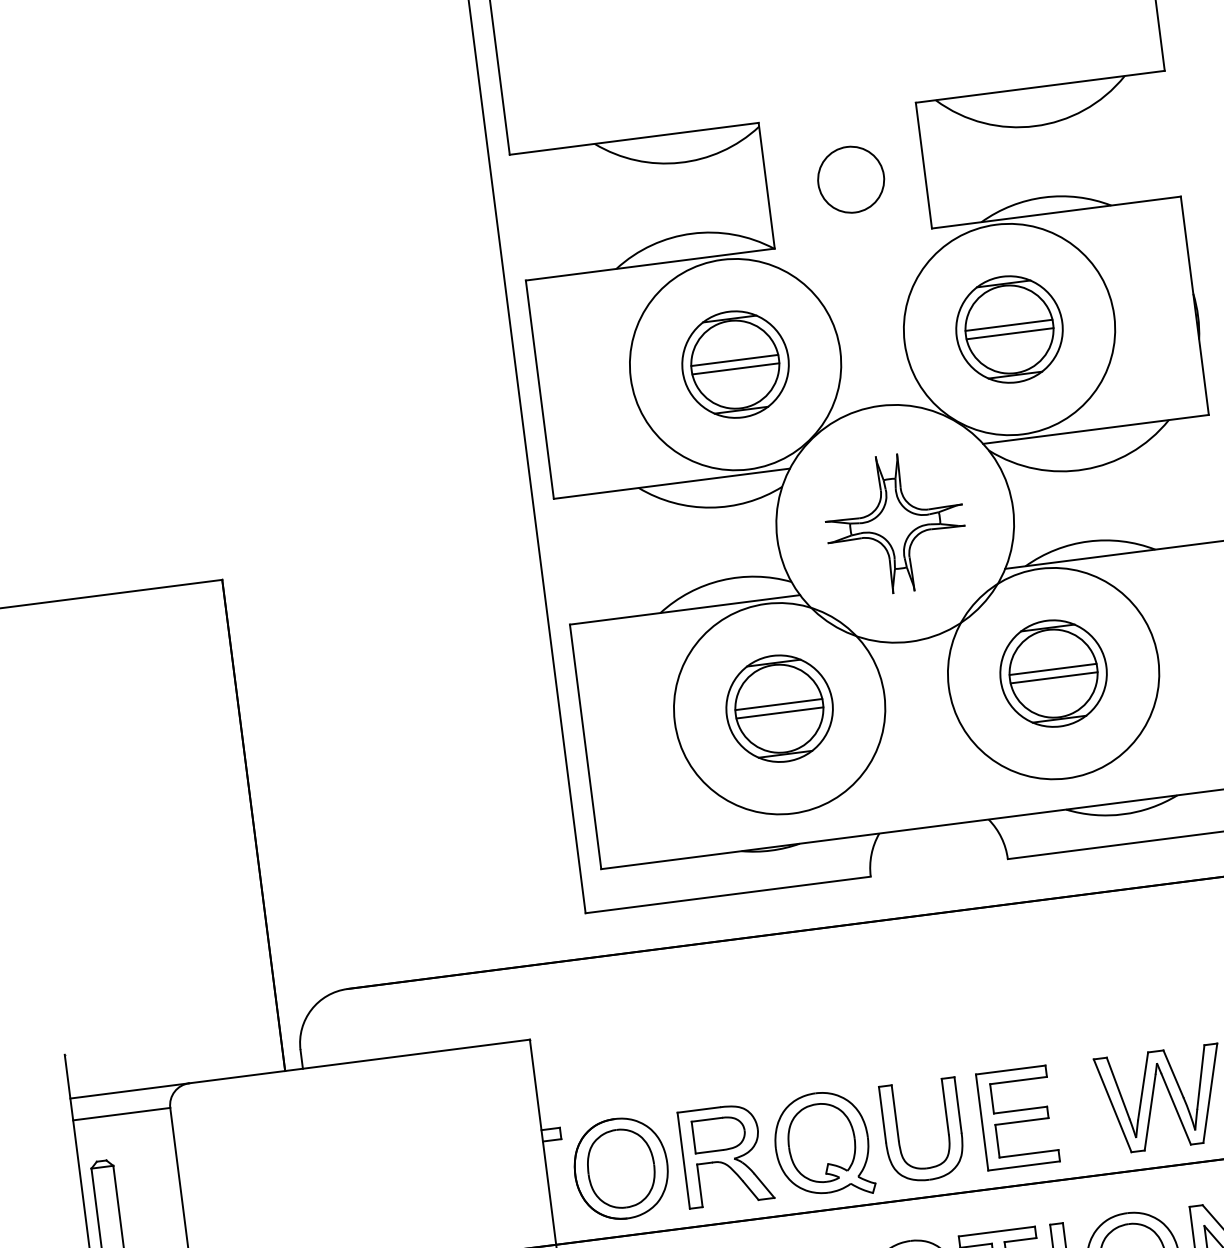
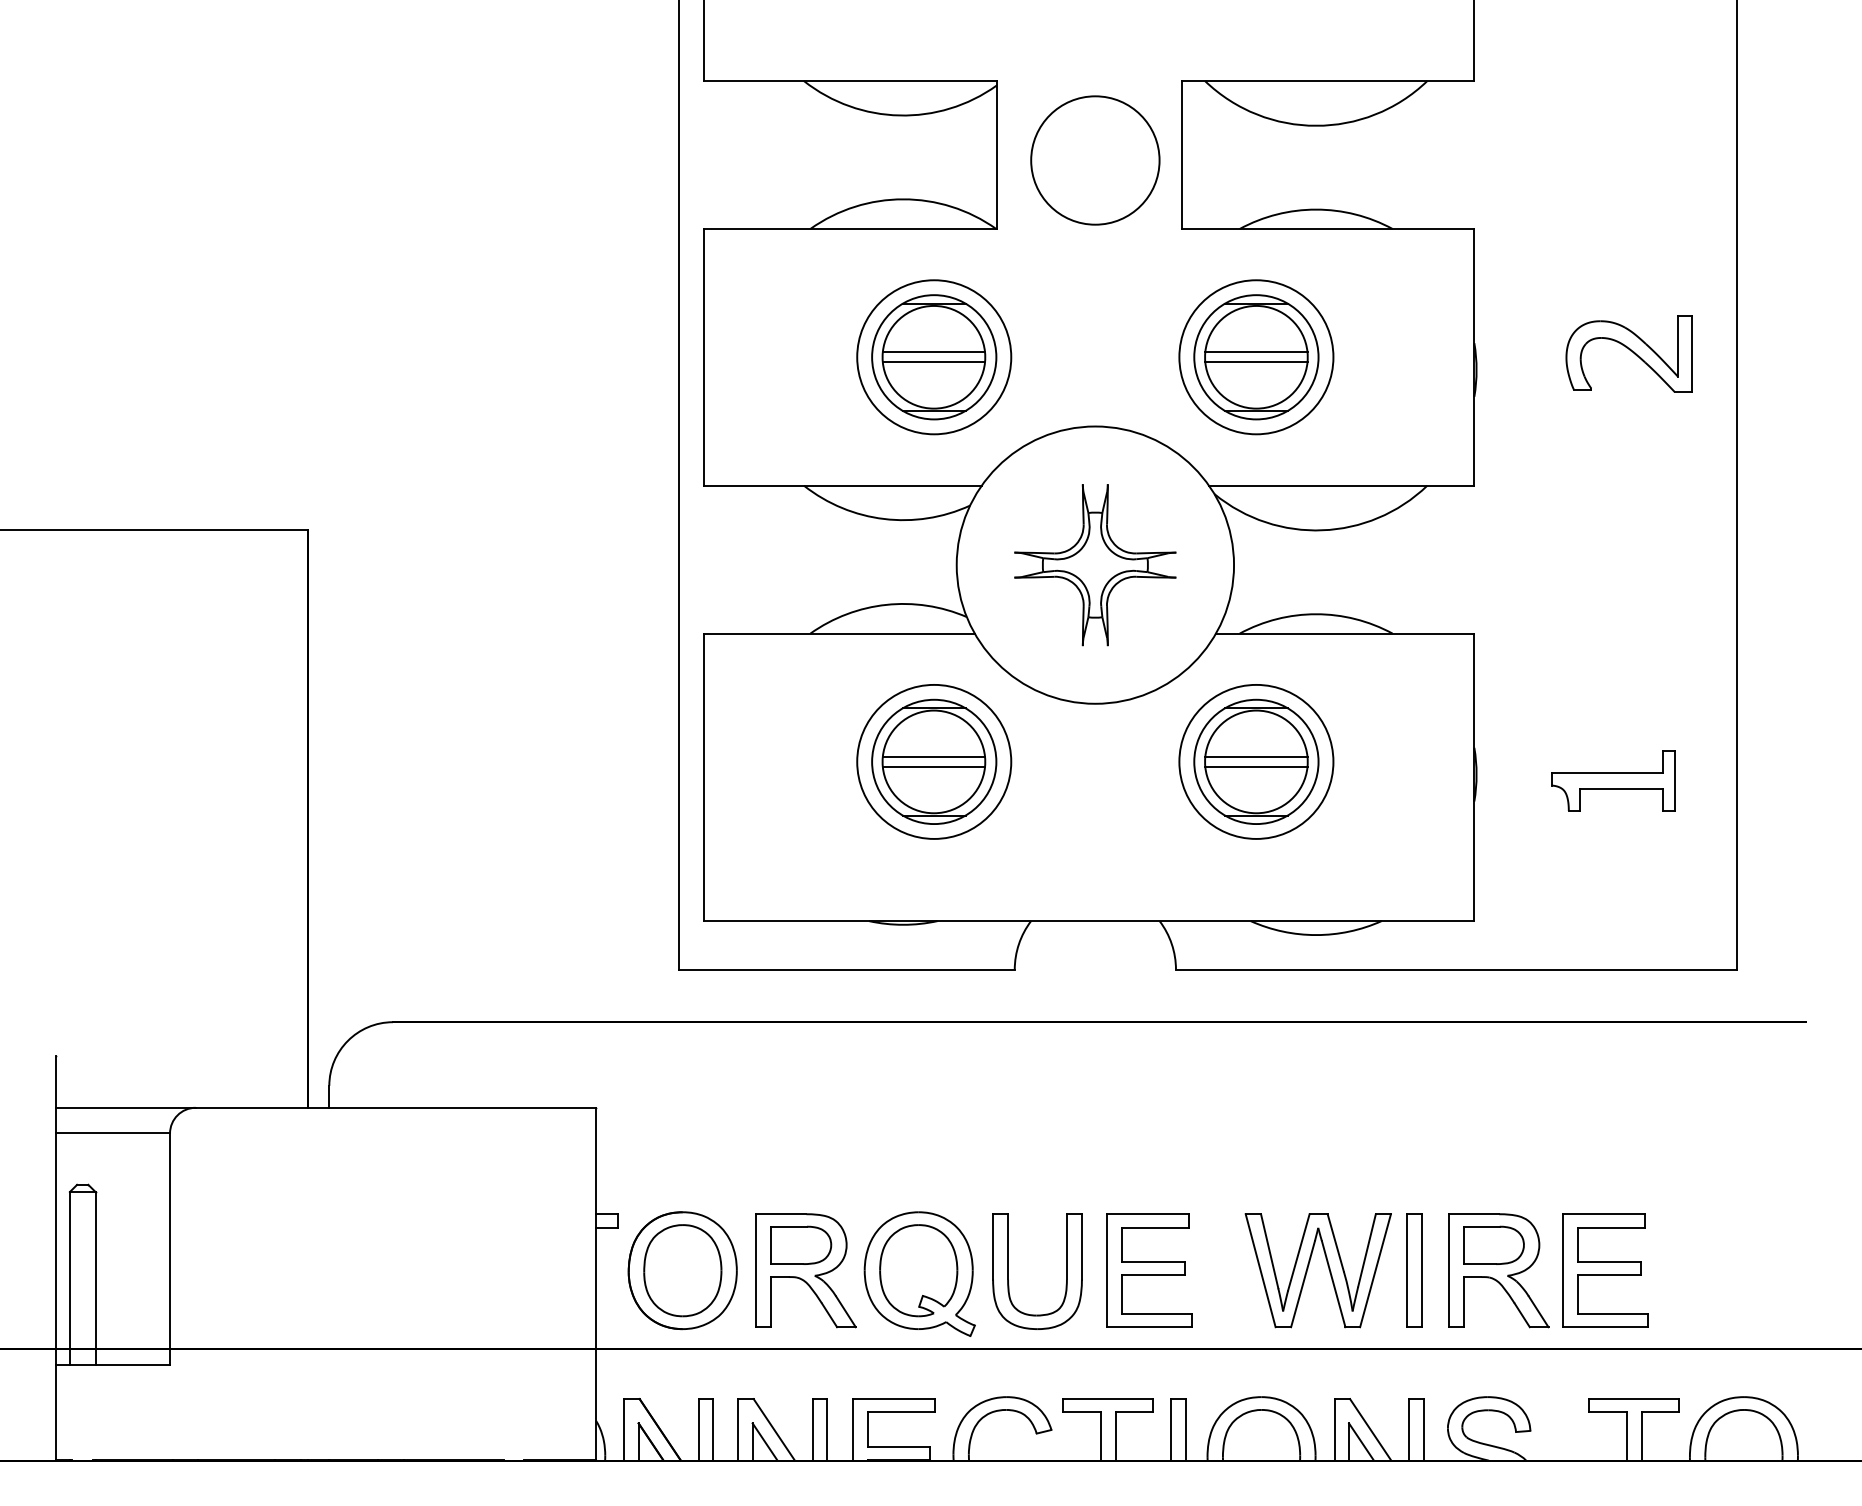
circle: (851, 179) -> (1095, 160), size x1.67
circle: (1009, 329) -> (1256, 357), size x0.62
circle: (735, 364) -> (934, 357), size x0.62
circle: (1053, 673) -> (1256, 761), size x0.62
circle: (779, 708) -> (934, 761), size x0.62

